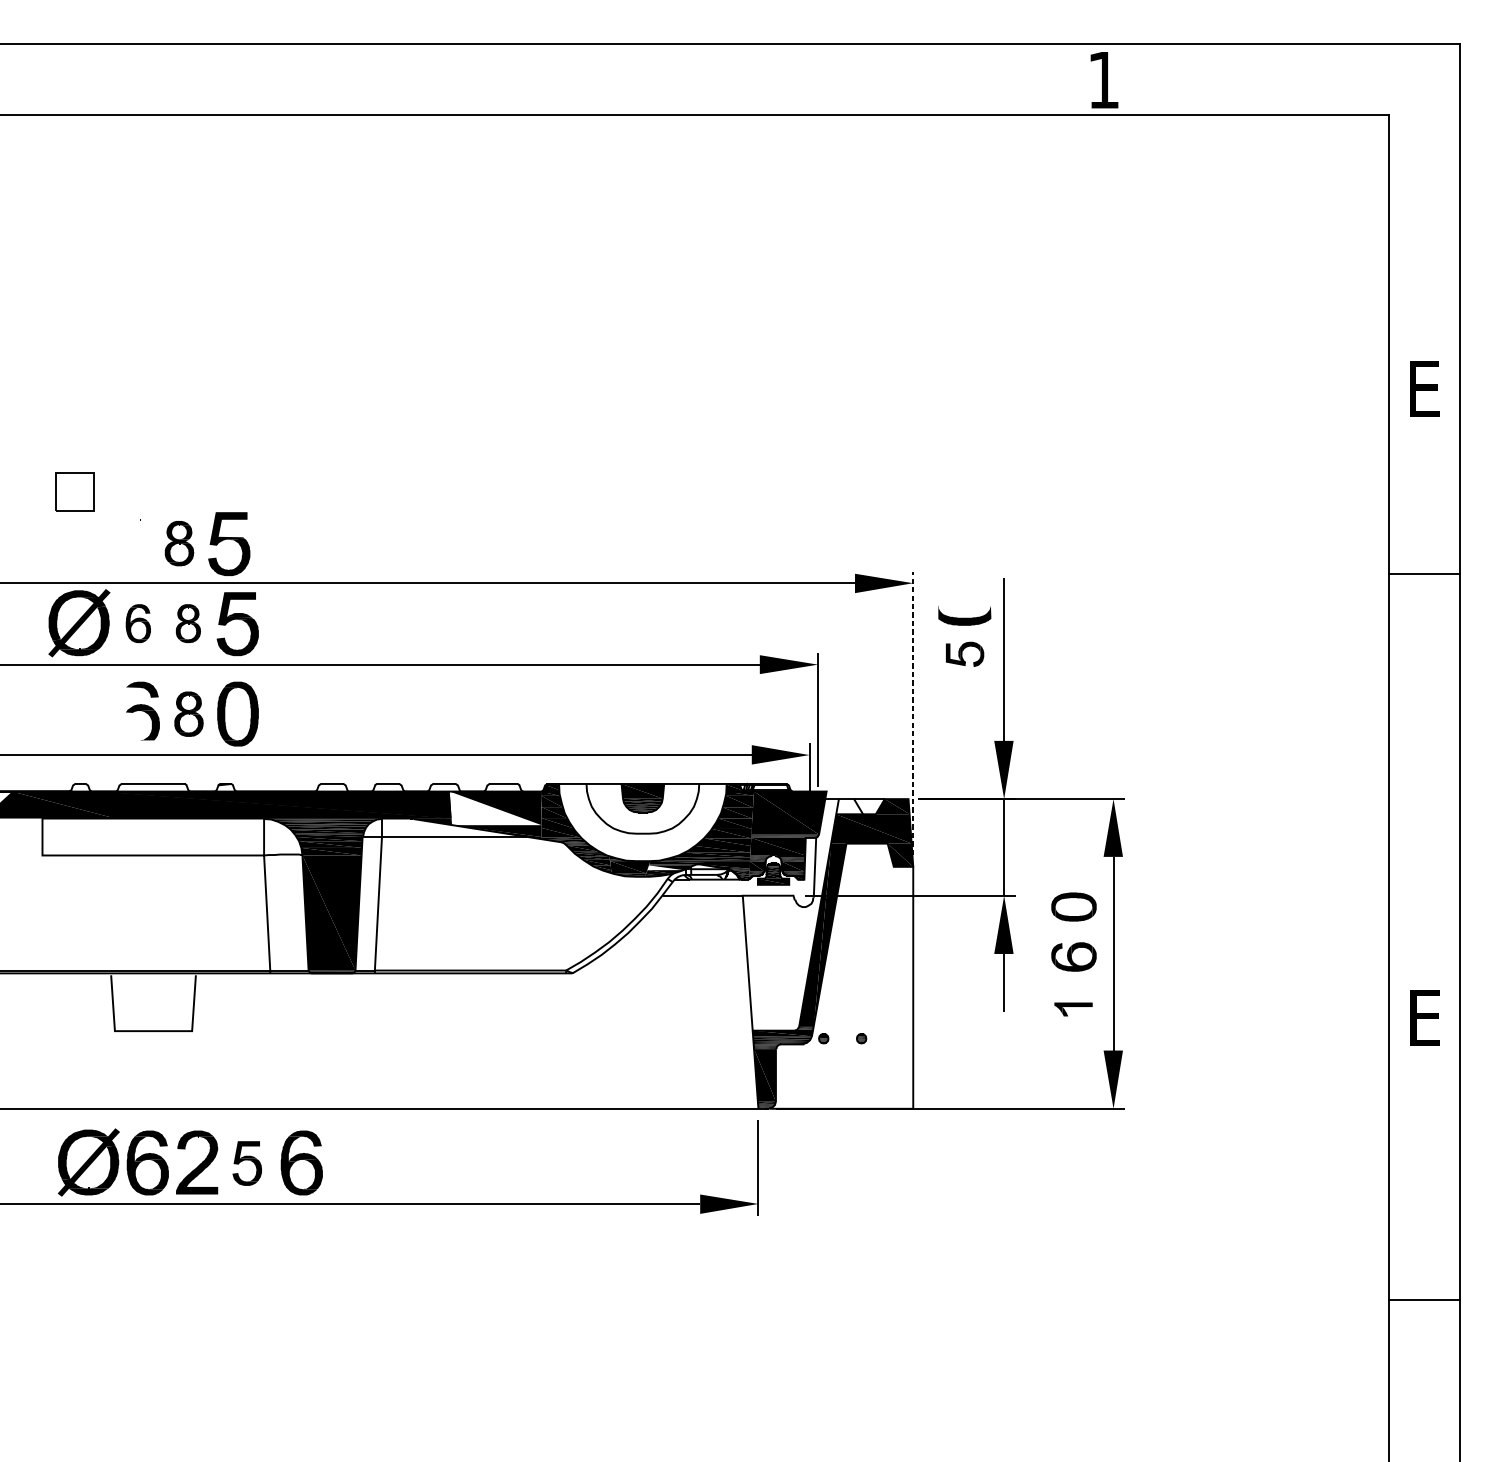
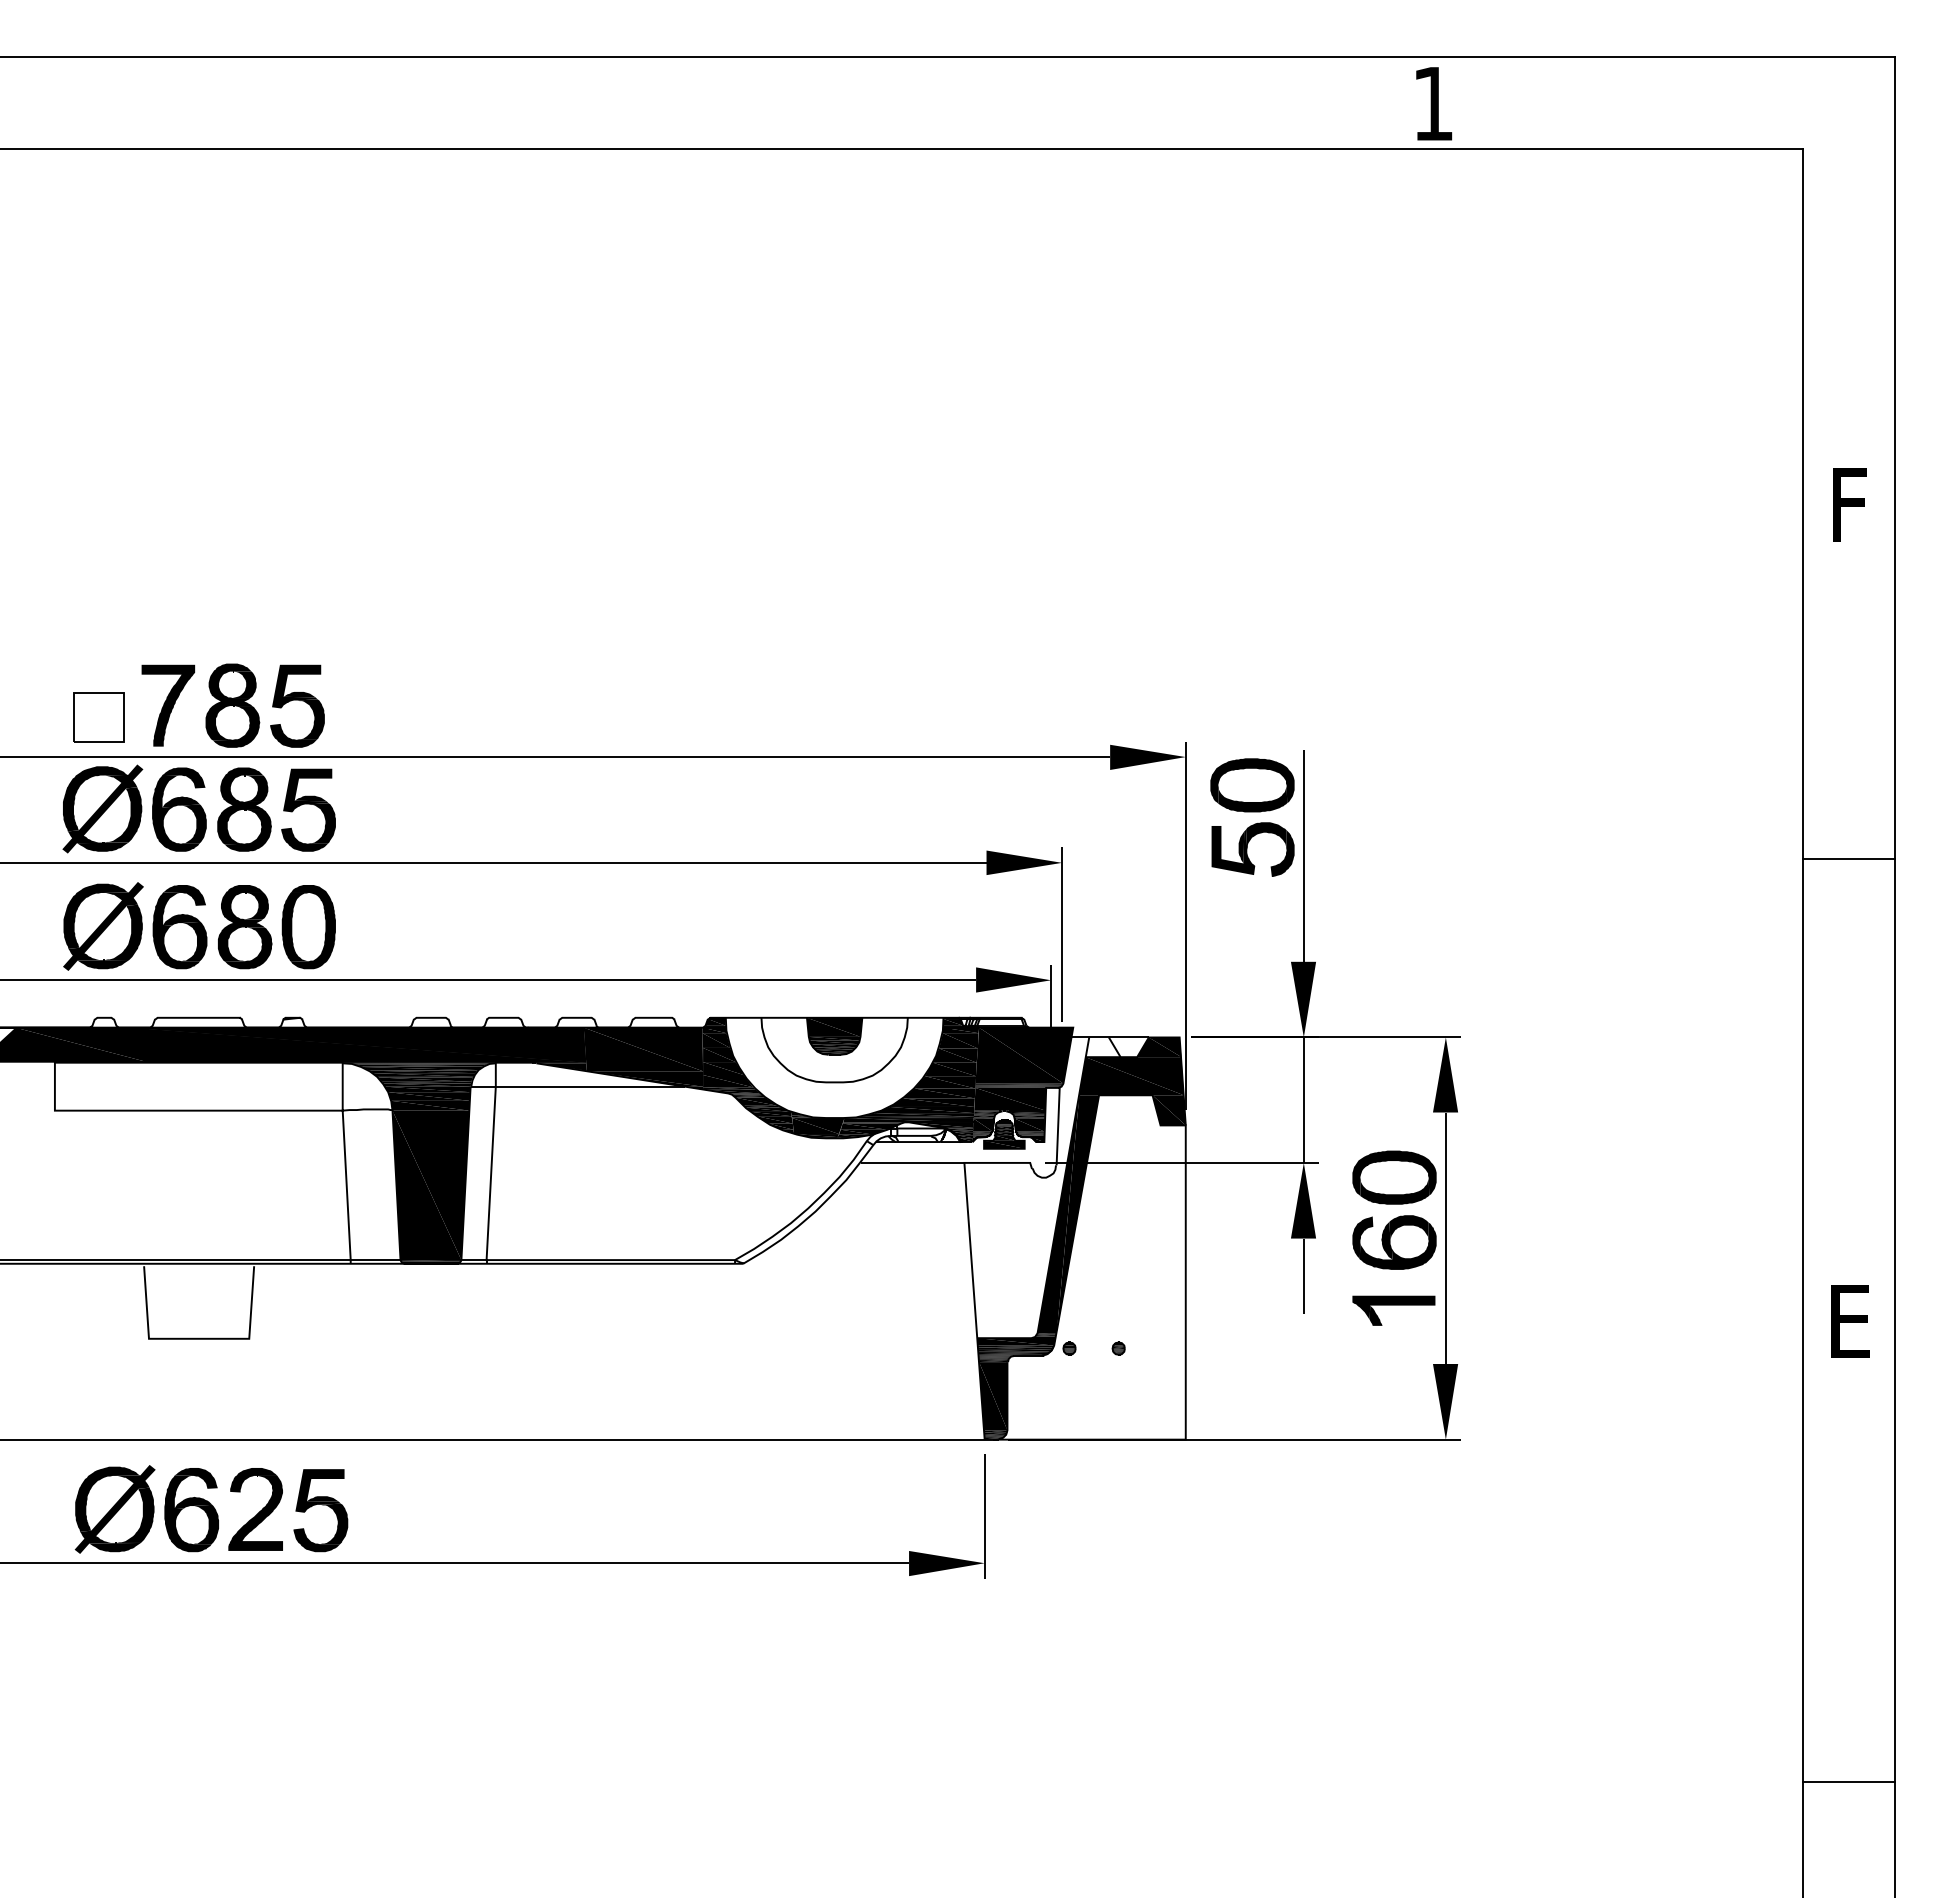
text: (1424, 388) -> (1849, 504), E -> F
part: (74, 491) -> (98, 717), moved
fill: (230, 535) -> (299, 694), added
fill: (129, 543) -> (168, 705), added
part: (179, 543) -> (232, 705), size x1.43
line: (1424, 574) -> (1849, 859), moved
fill: (964, 601) -> (1252, 780), added
part: (138, 623) -> (179, 809), size x1.67
part: (188, 623) -> (244, 809), size x1.67
part: (964, 654) -> (1252, 849), size x1.67
part: (79, 713) -> (103, 926), added
line: (913, 713) -> (1185, 926), dashed -> solid
part: (189, 714) -> (245, 927), size x1.43
fill: (136, 716) -> (176, 930), added
fill: (495, 808) -> (643, 1049), added
fill: (665, 867) -> (863, 1126), added
part: (1073, 906) -> (1394, 1177), size x1.43
part: (1073, 956) -> (1394, 1242), size x1.43
part: (1073, 1009) -> (1393, 1310), size x1.67
part: (246, 1163) -> (320, 1510), size x1.43
part: (301, 1163) -> (391, 1510), removed
line: (1424, 1299) -> (1849, 1781), moved

